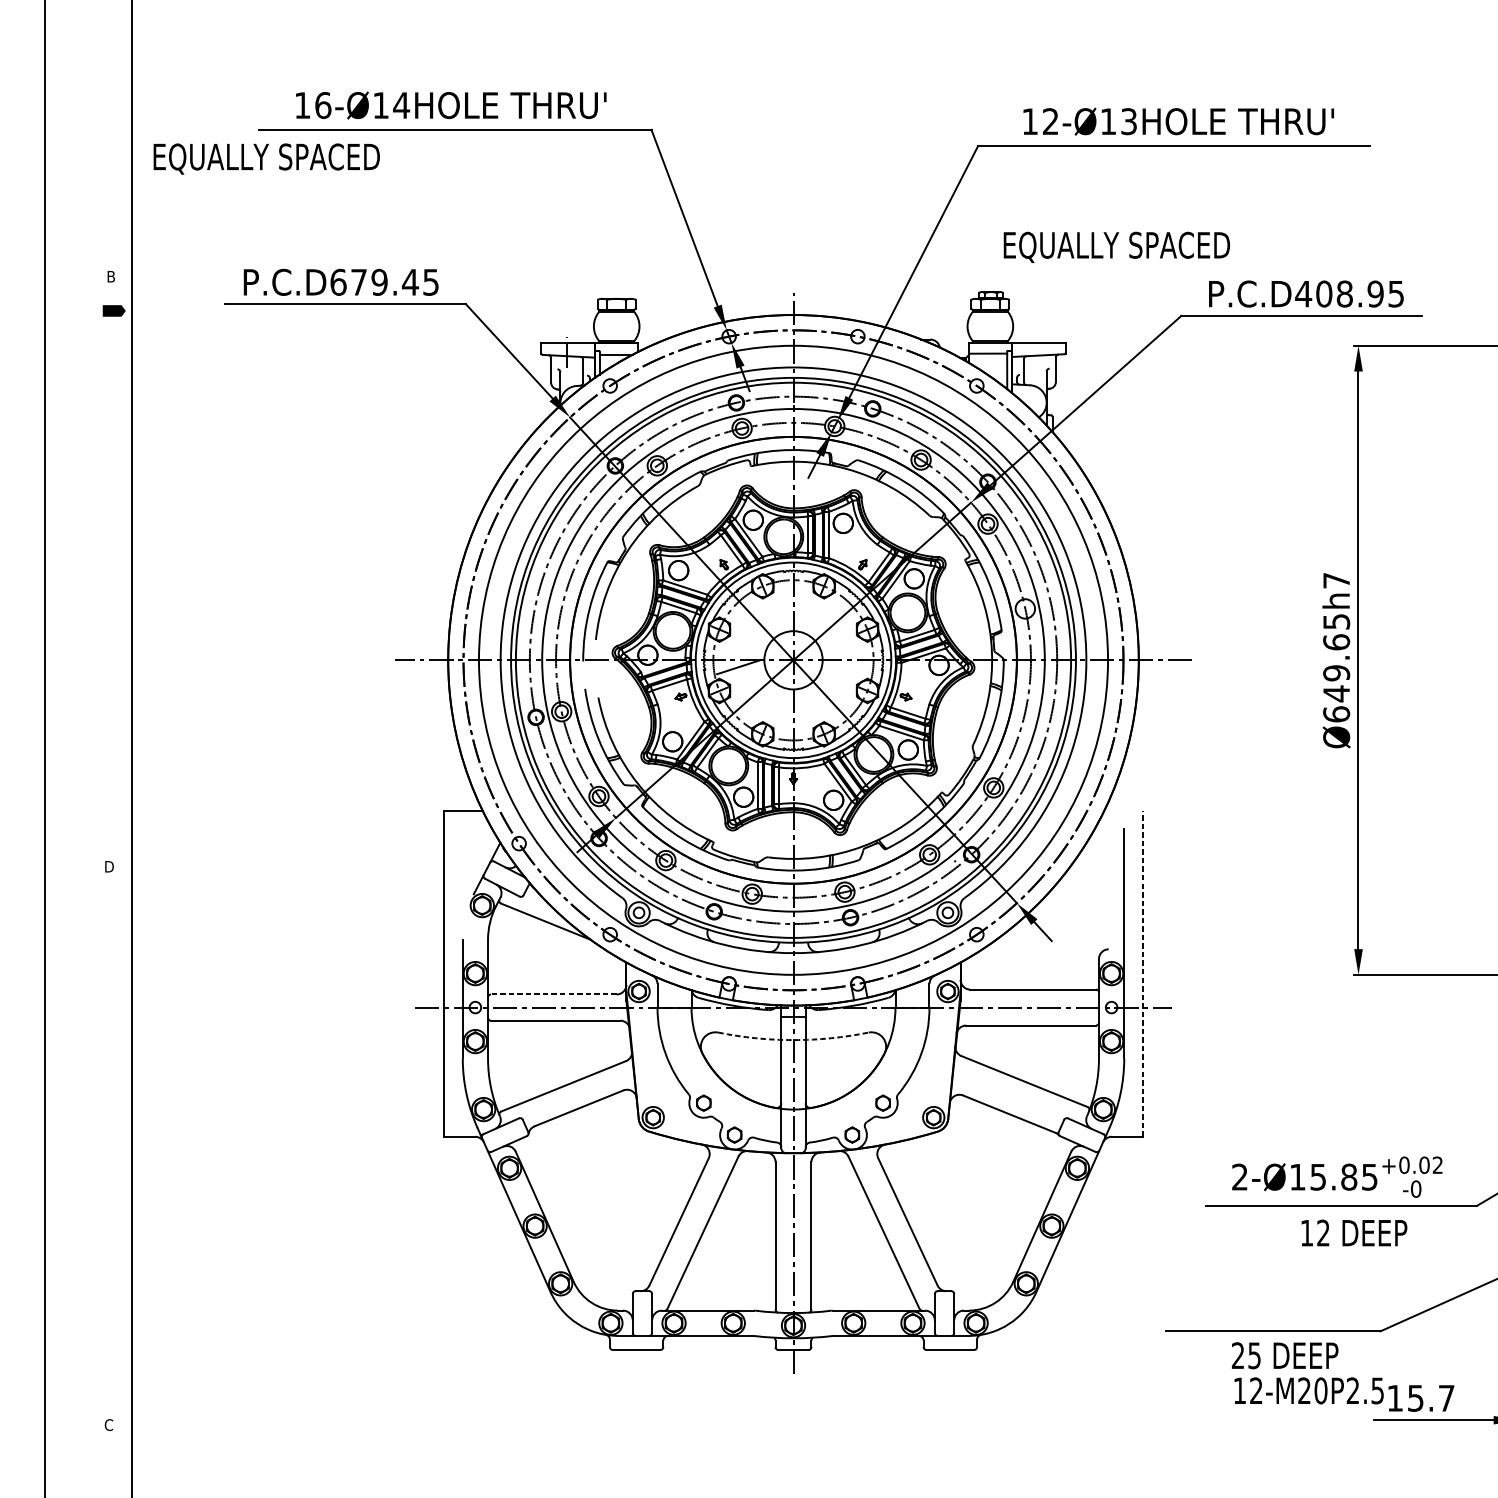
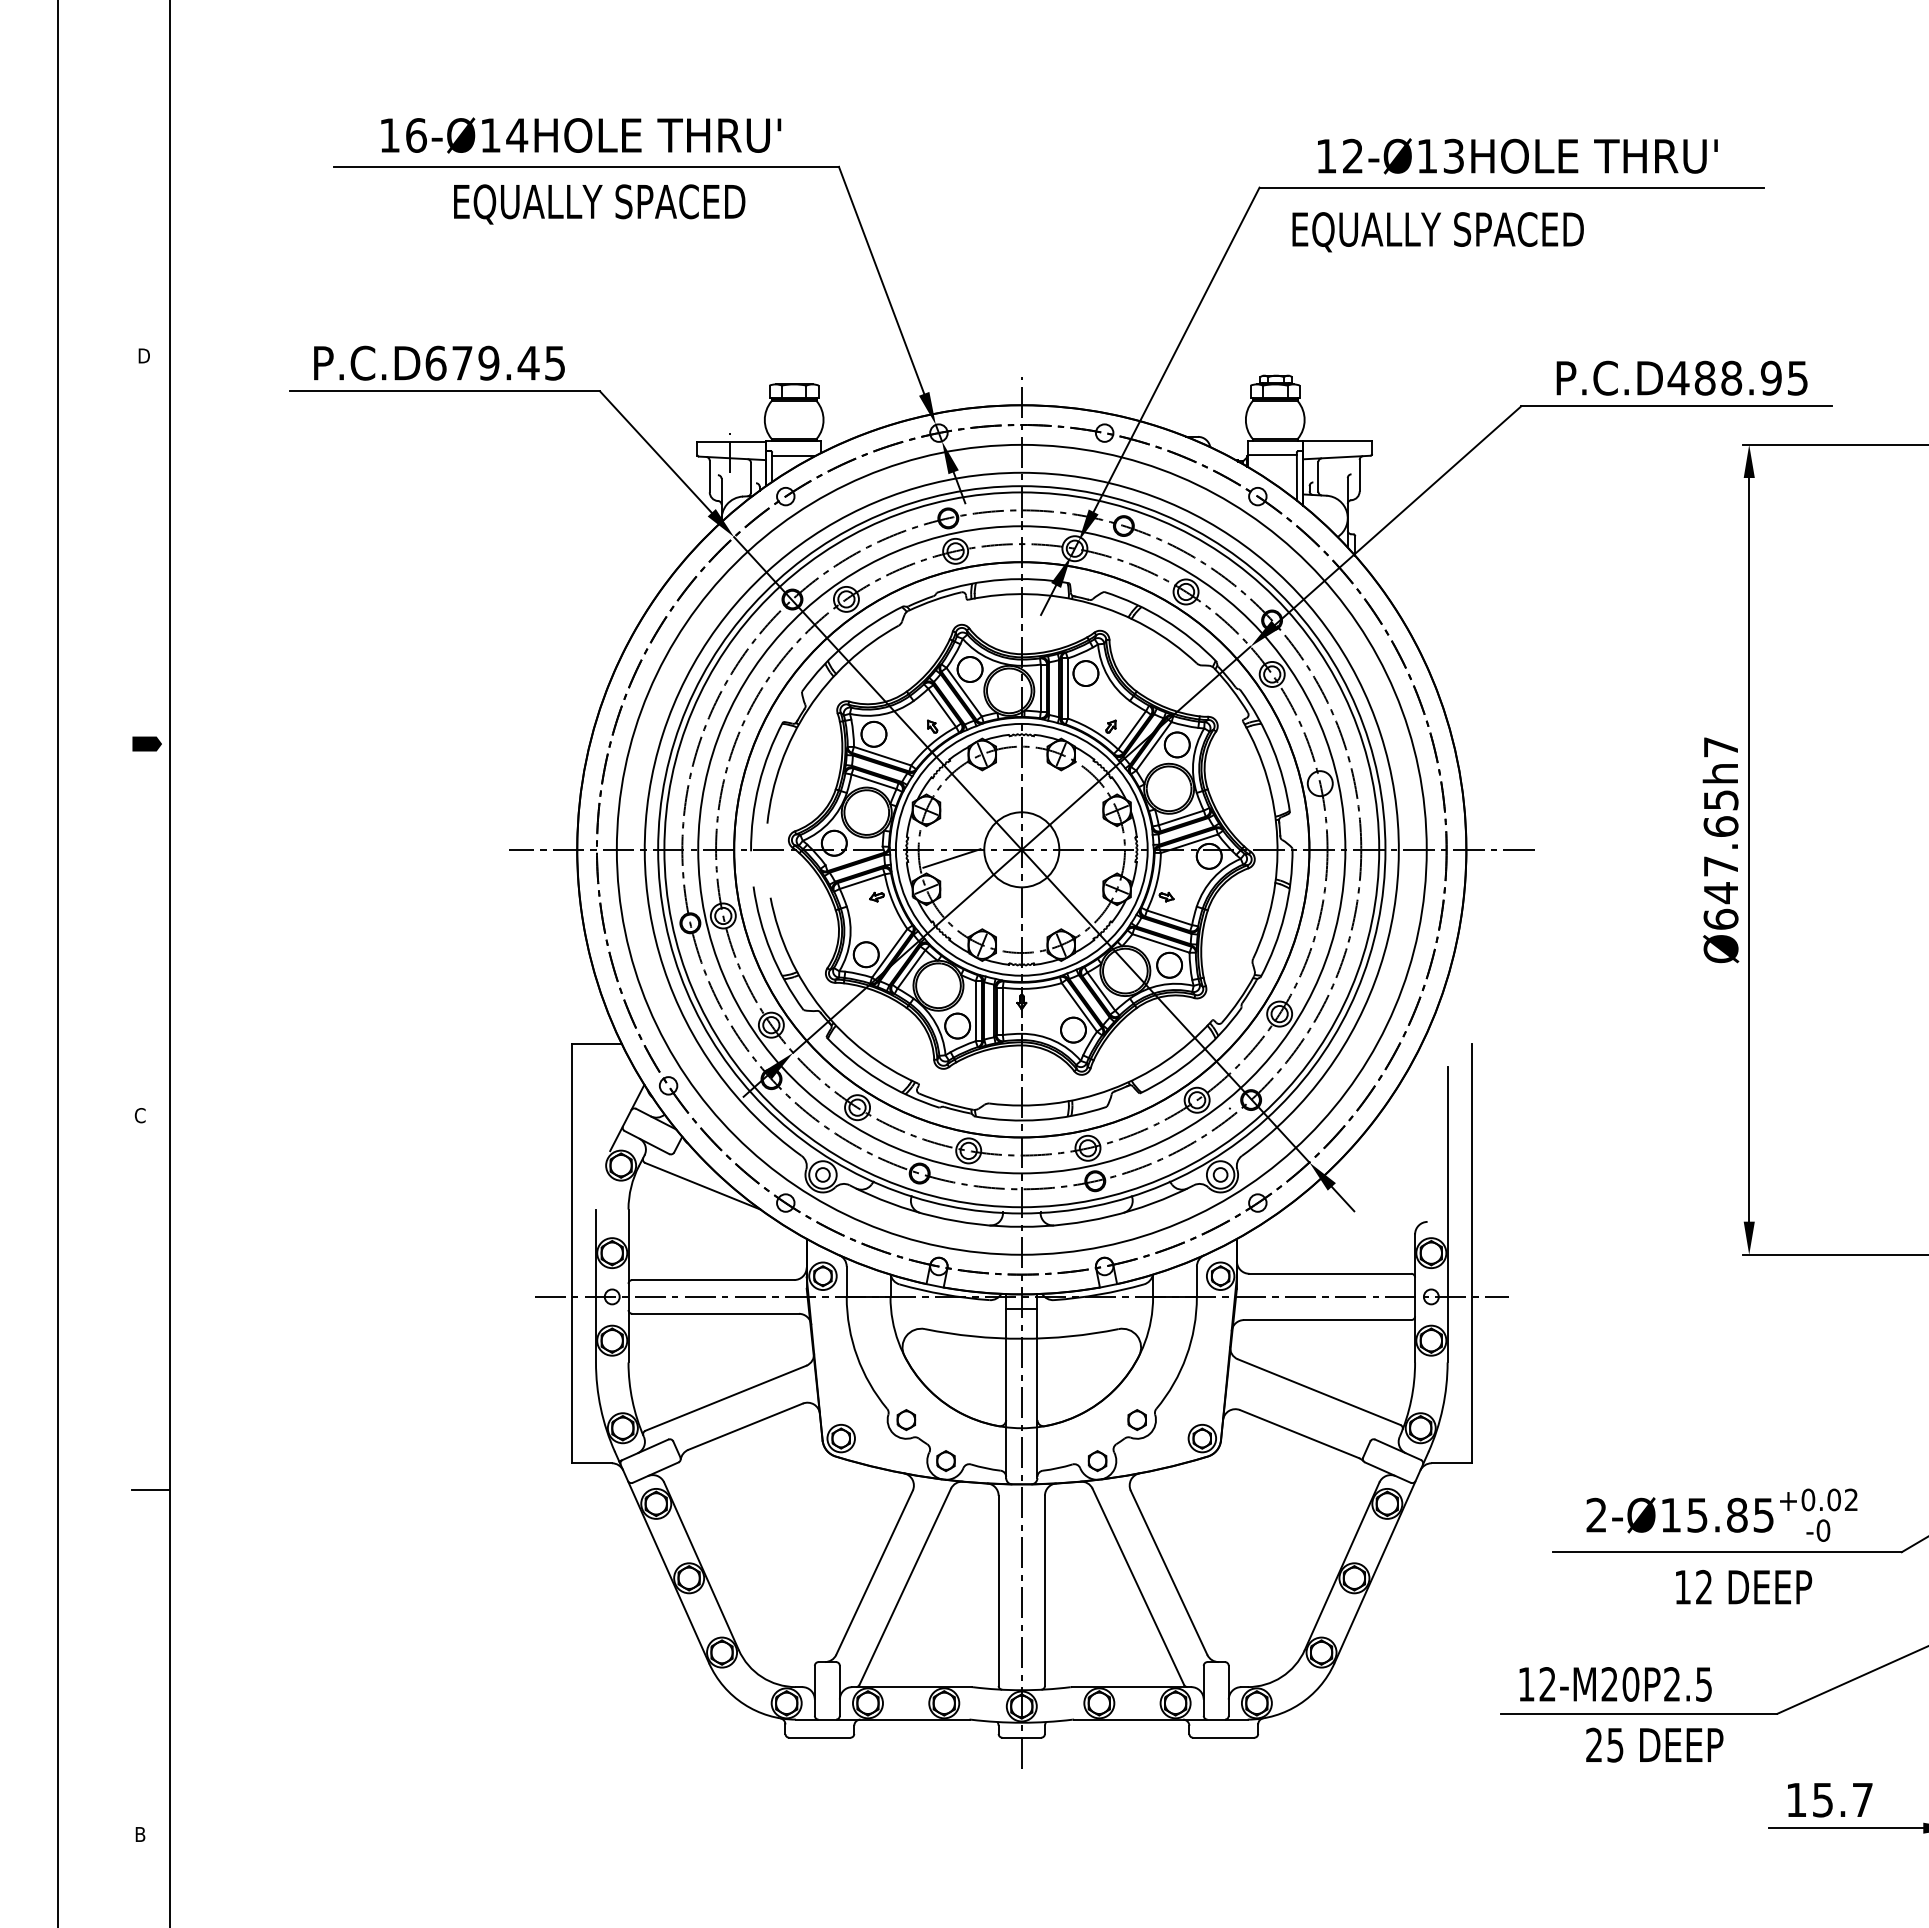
text: (266, 159) -> (599, 204), moved
text: (1116, 247) -> (1437, 232), moved
text: (112, 277) -> (144, 356), B -> D
text: (1323, 294) -> (1704, 378), P.C.D408.95 -> P.C.D488.95
line: (113, 310) -> (146, 743), moved
text: (1336, 673) -> (1720, 866), Ø649.65h7 -> Ø647.65h7
text: (108, 866) -> (140, 1115), D -> C
line: (1143, 973) -> (1472, 1253), dashed -> solid
line: (554, 994) -> (713, 1280), dashed -> solid
arc: (793, 1039) -> (1021, 1338), dashed -> solid
line: (116, 1157) -> (150, 1490), added
text: (1309, 1390) -> (1615, 1684), moved
text: (108, 1425) -> (140, 1834), C -> B

